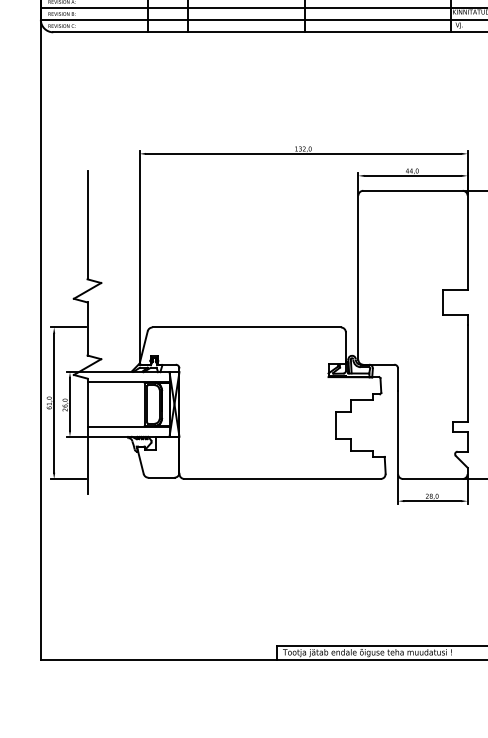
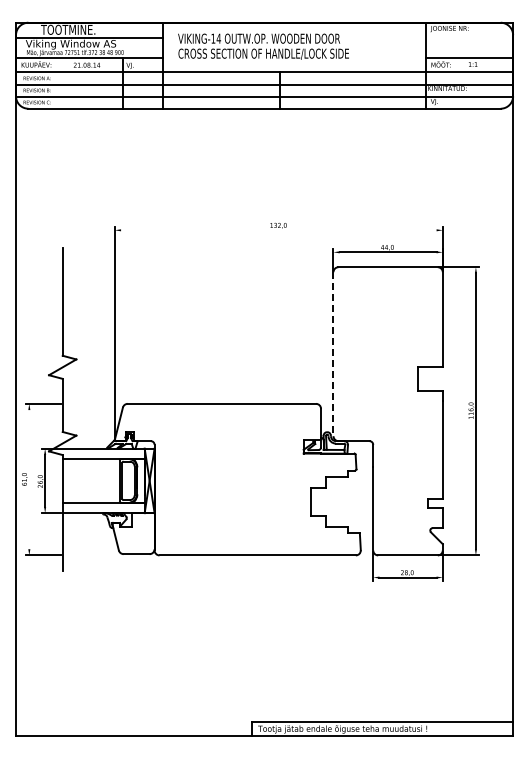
line: (303, 154) -> (278, 230), removed
line: (358, 278) -> (333, 354), solid -> dashed
line: (54, 403) -> (29, 479), removed

